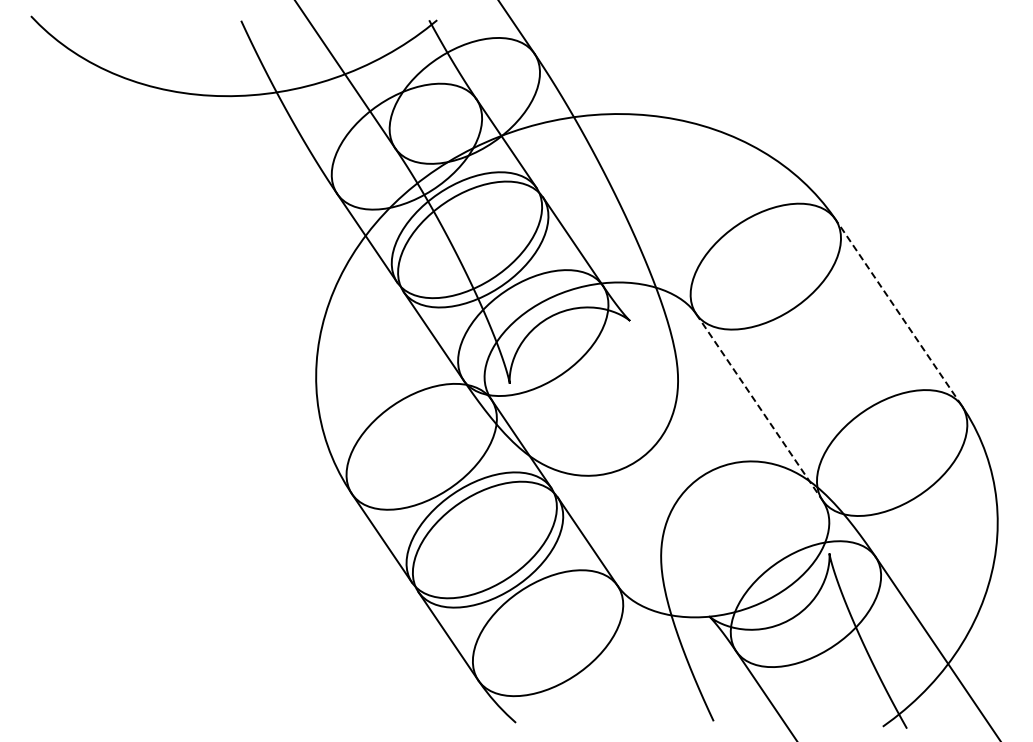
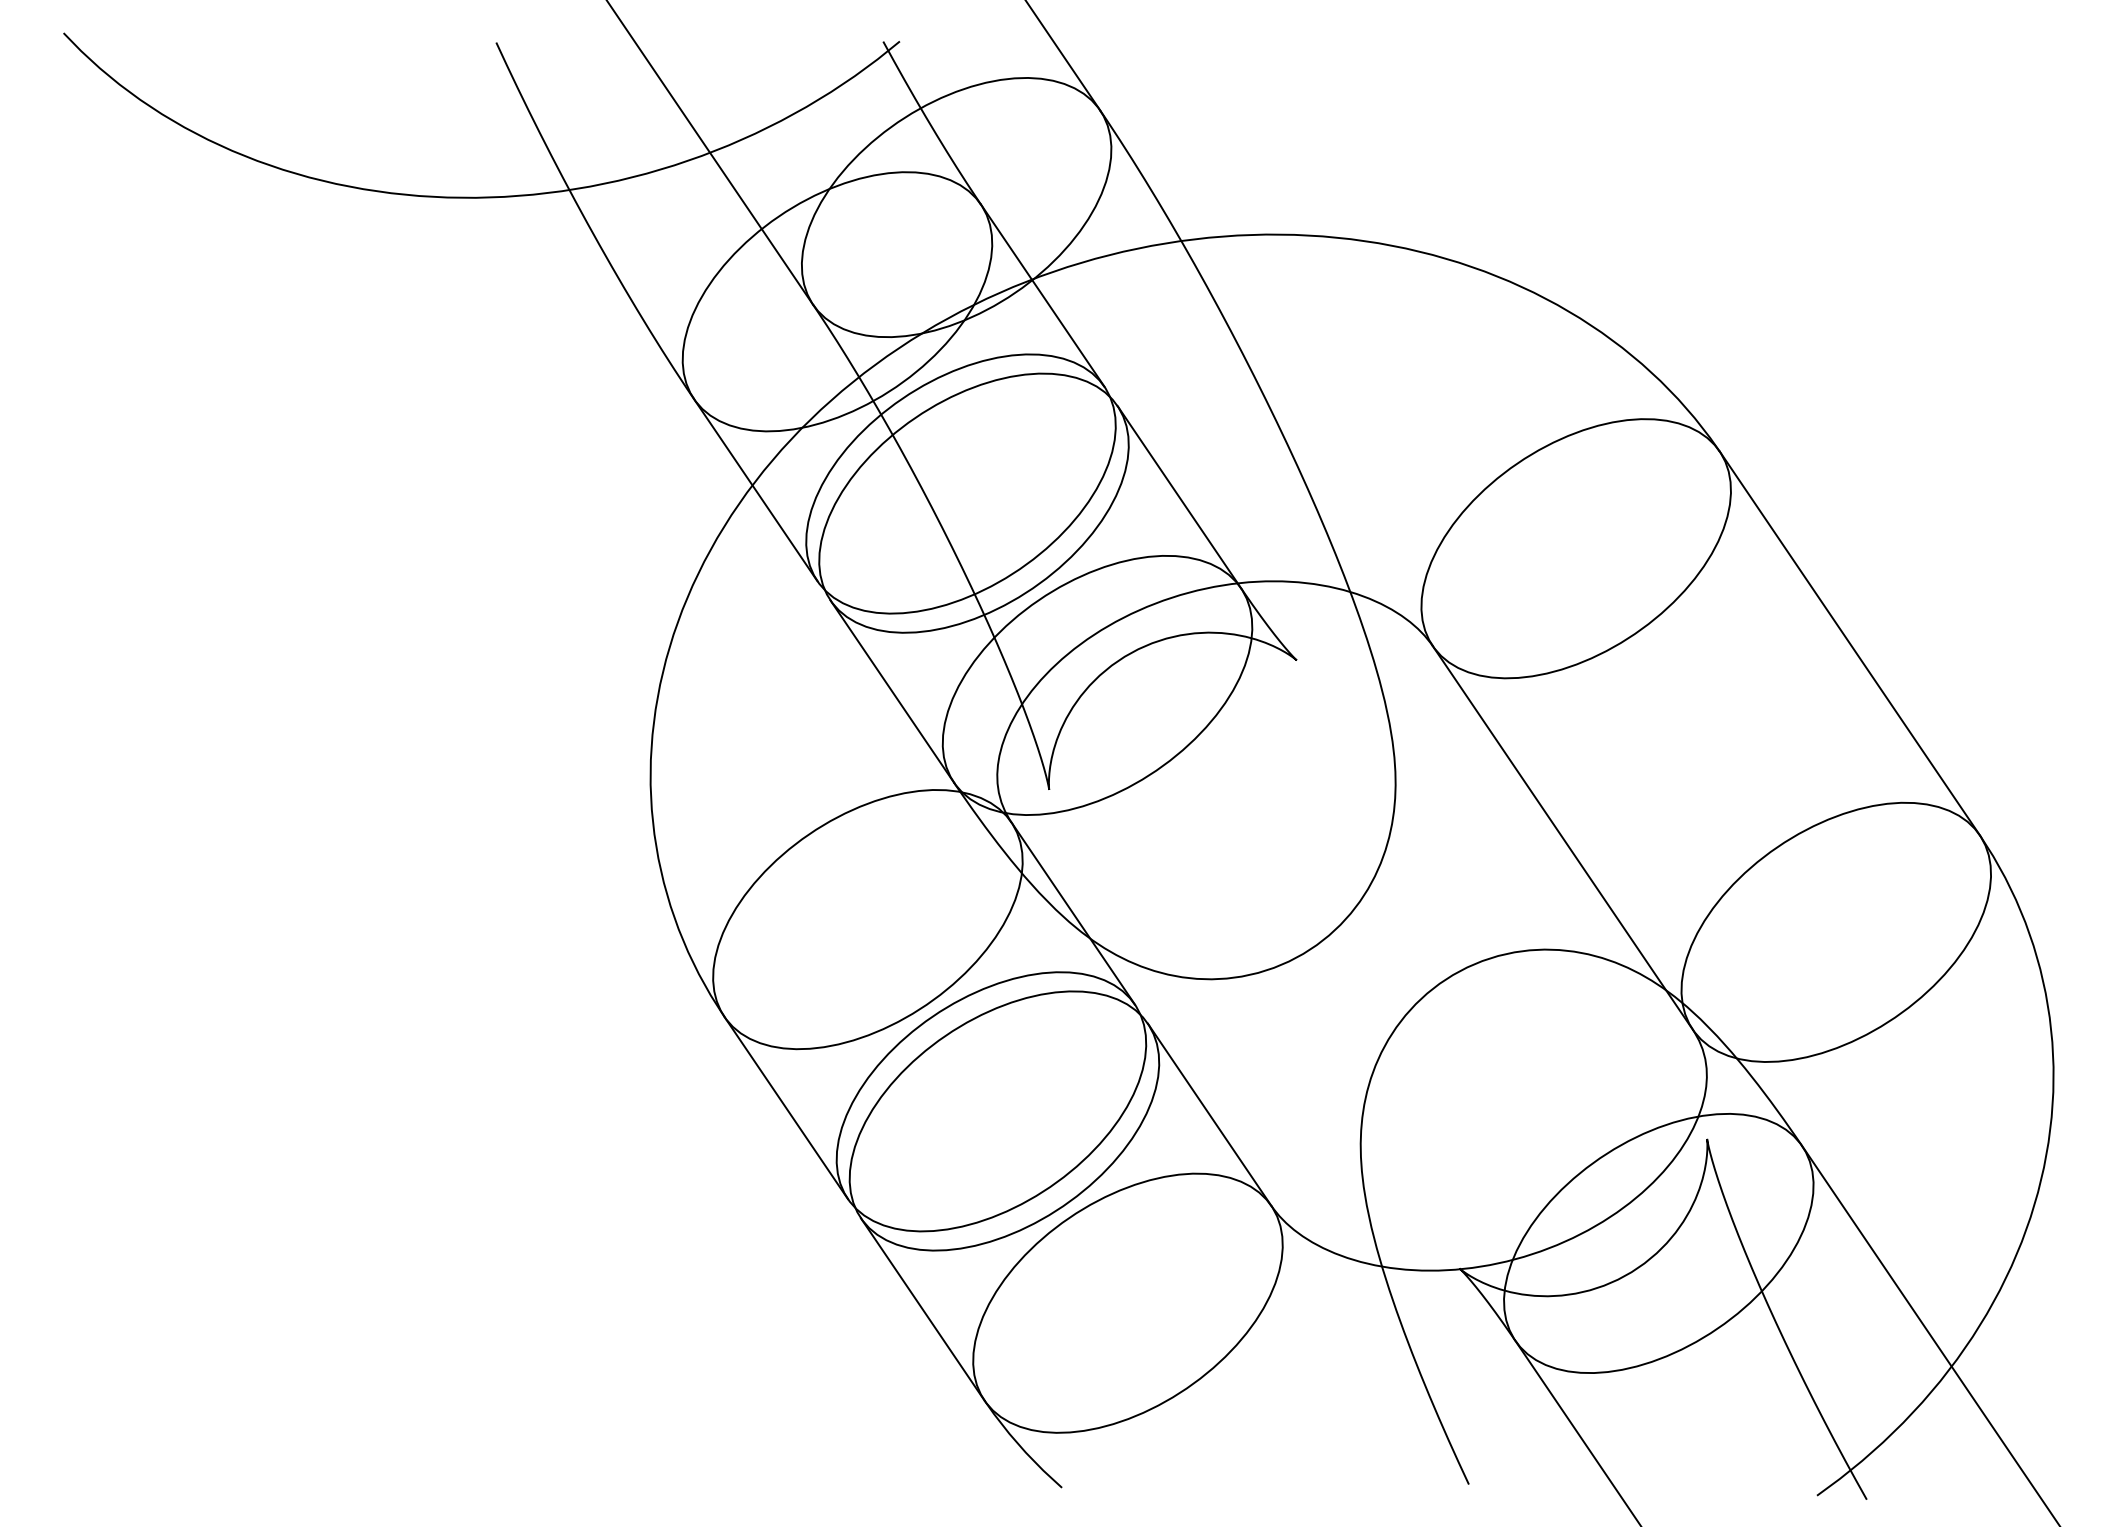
line: (898, 312) -> (1849, 643), dashed -> solid
line: (759, 407) -> (1563, 838), dashed -> solid

